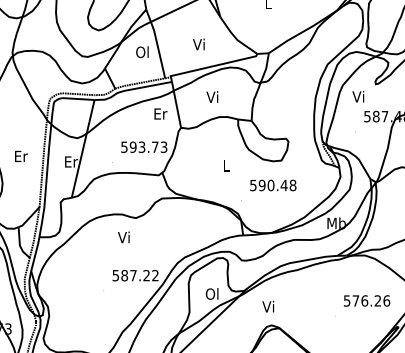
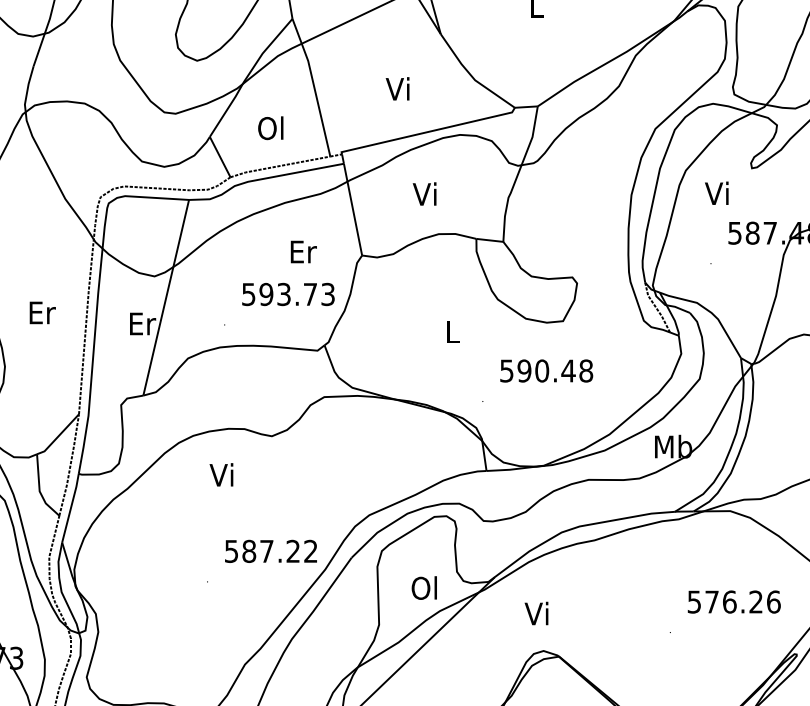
text: (142, 51) -> (270, 126), moved
text: (160, 113) -> (302, 250), moved
text: (123, 237) -> (220, 475), moved

